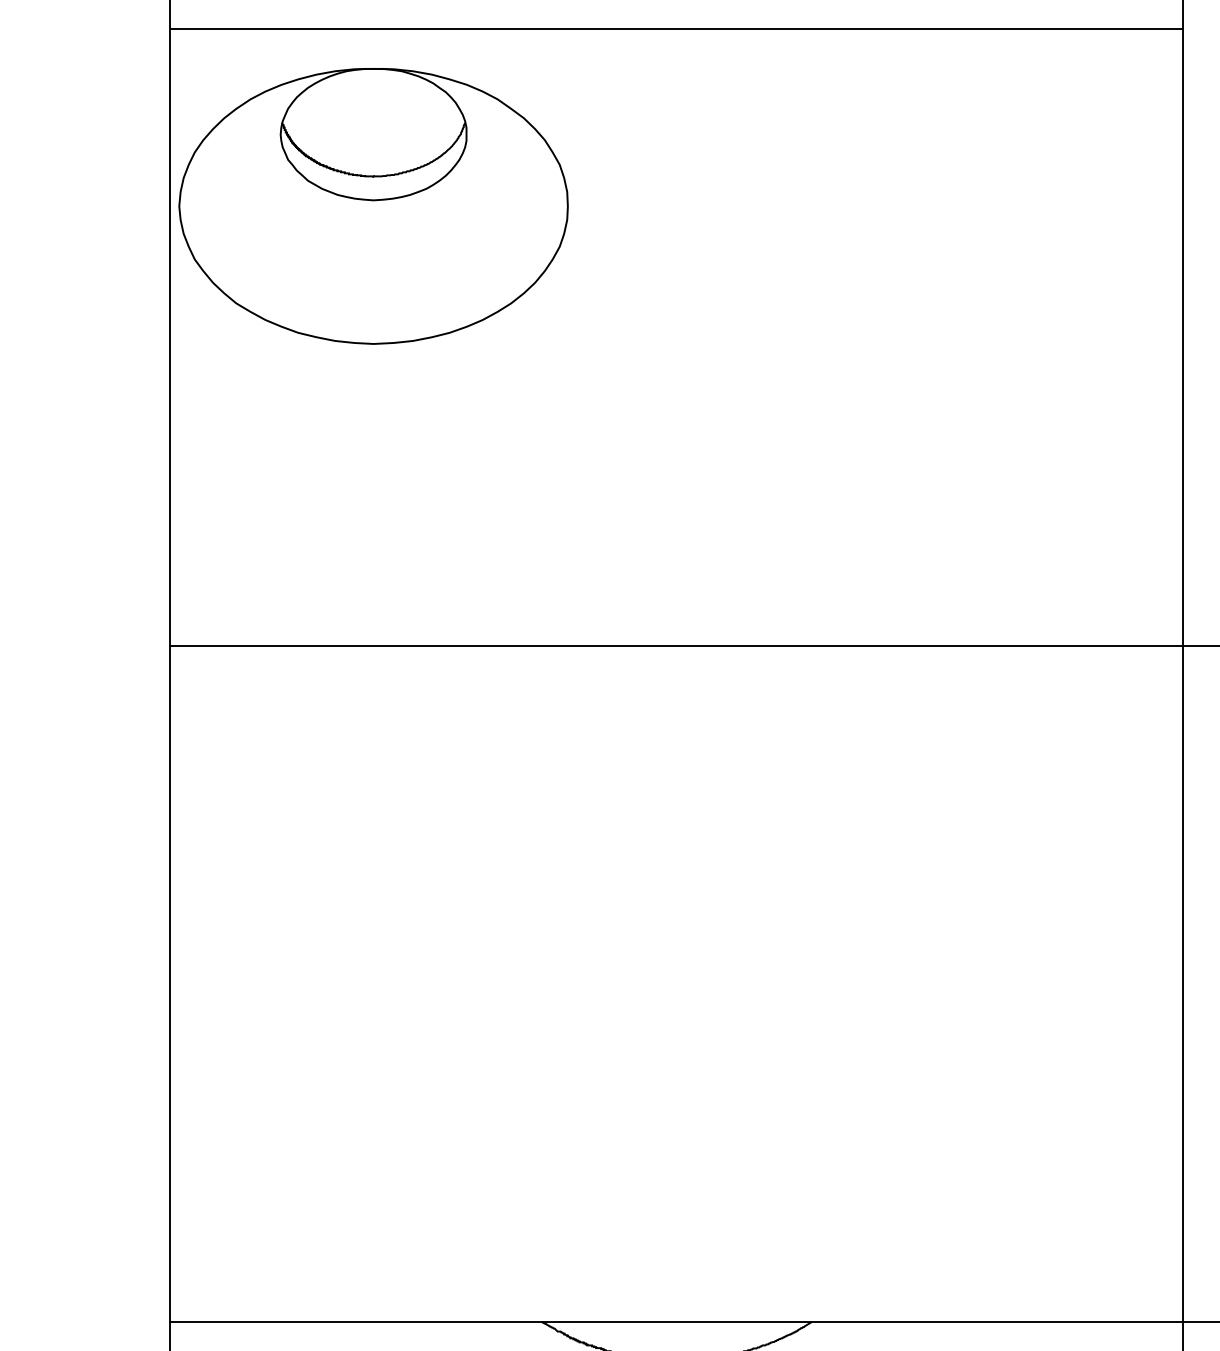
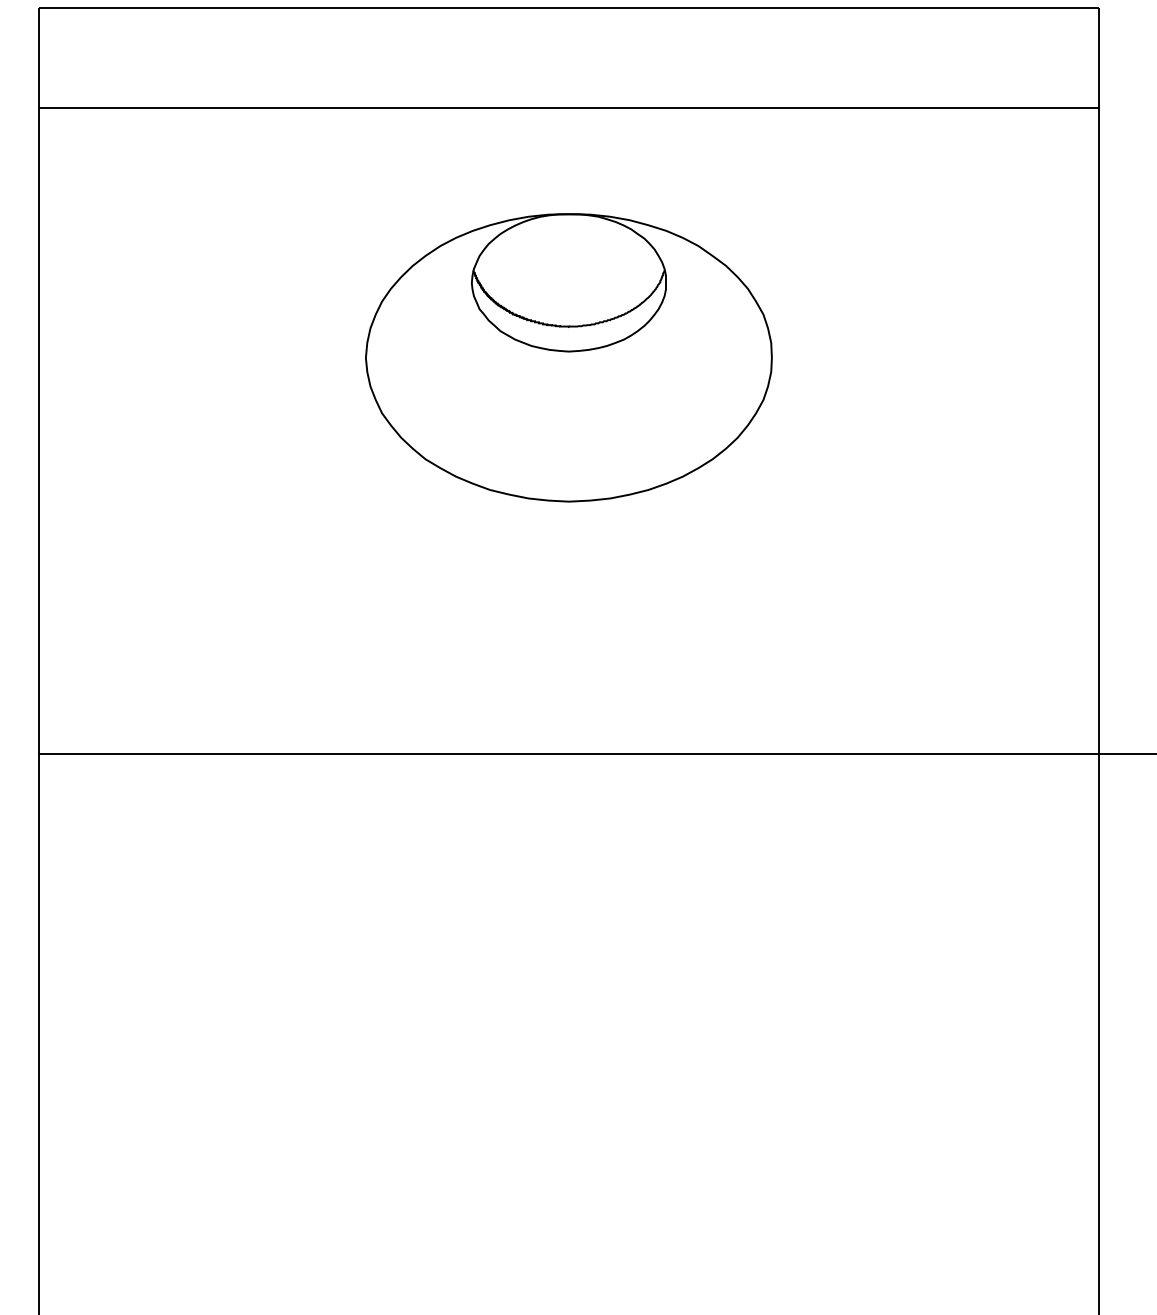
part: (373, 206) -> (568, 358), moved

